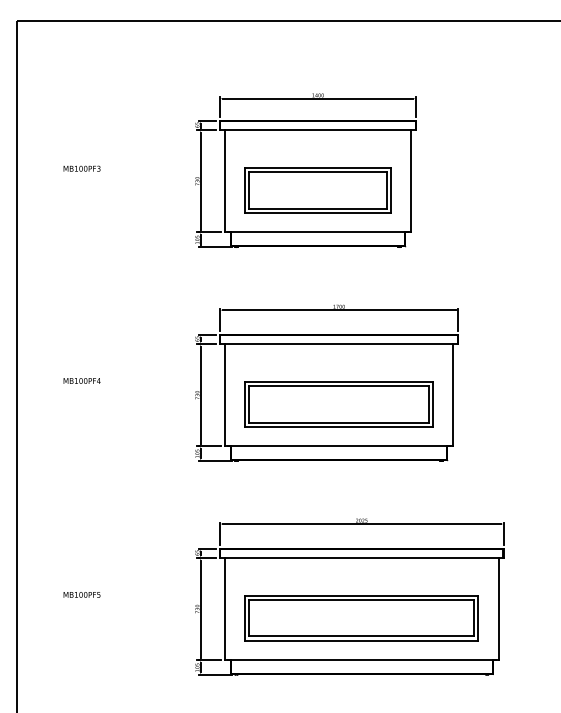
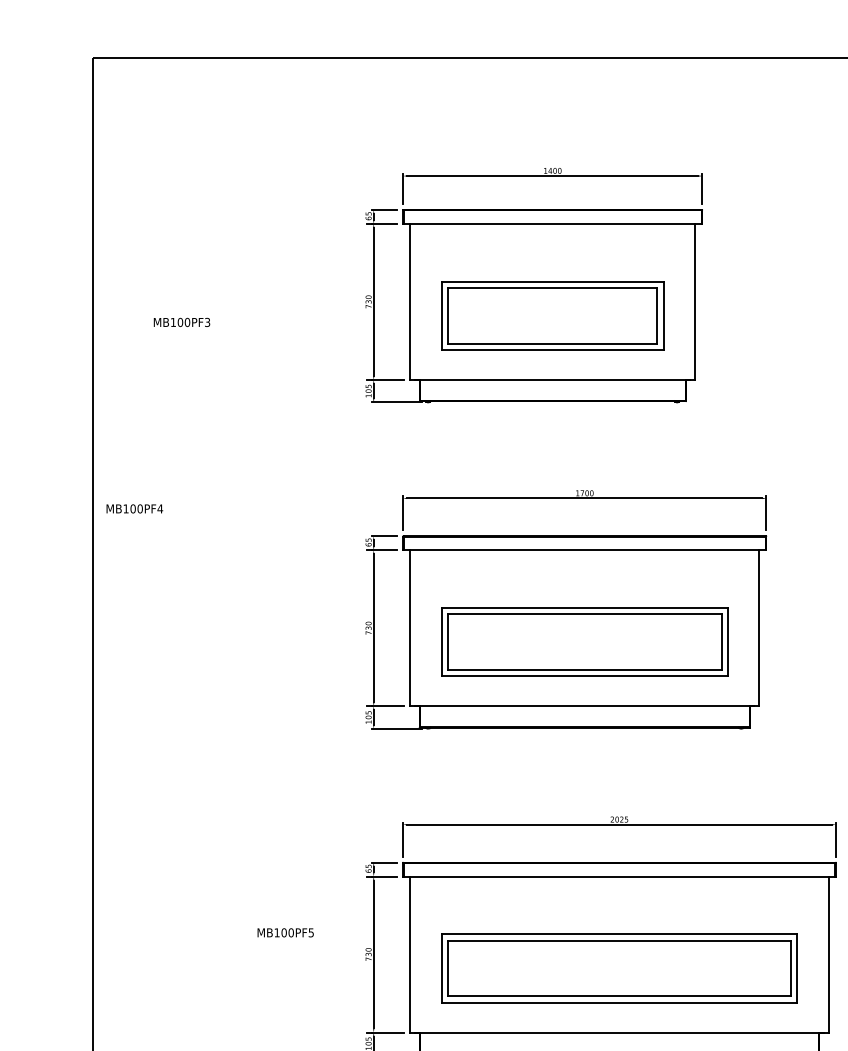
text: (81, 168) -> (181, 322), moved
text: (81, 380) -> (133, 508), moved
text: (81, 594) -> (284, 932), moved

